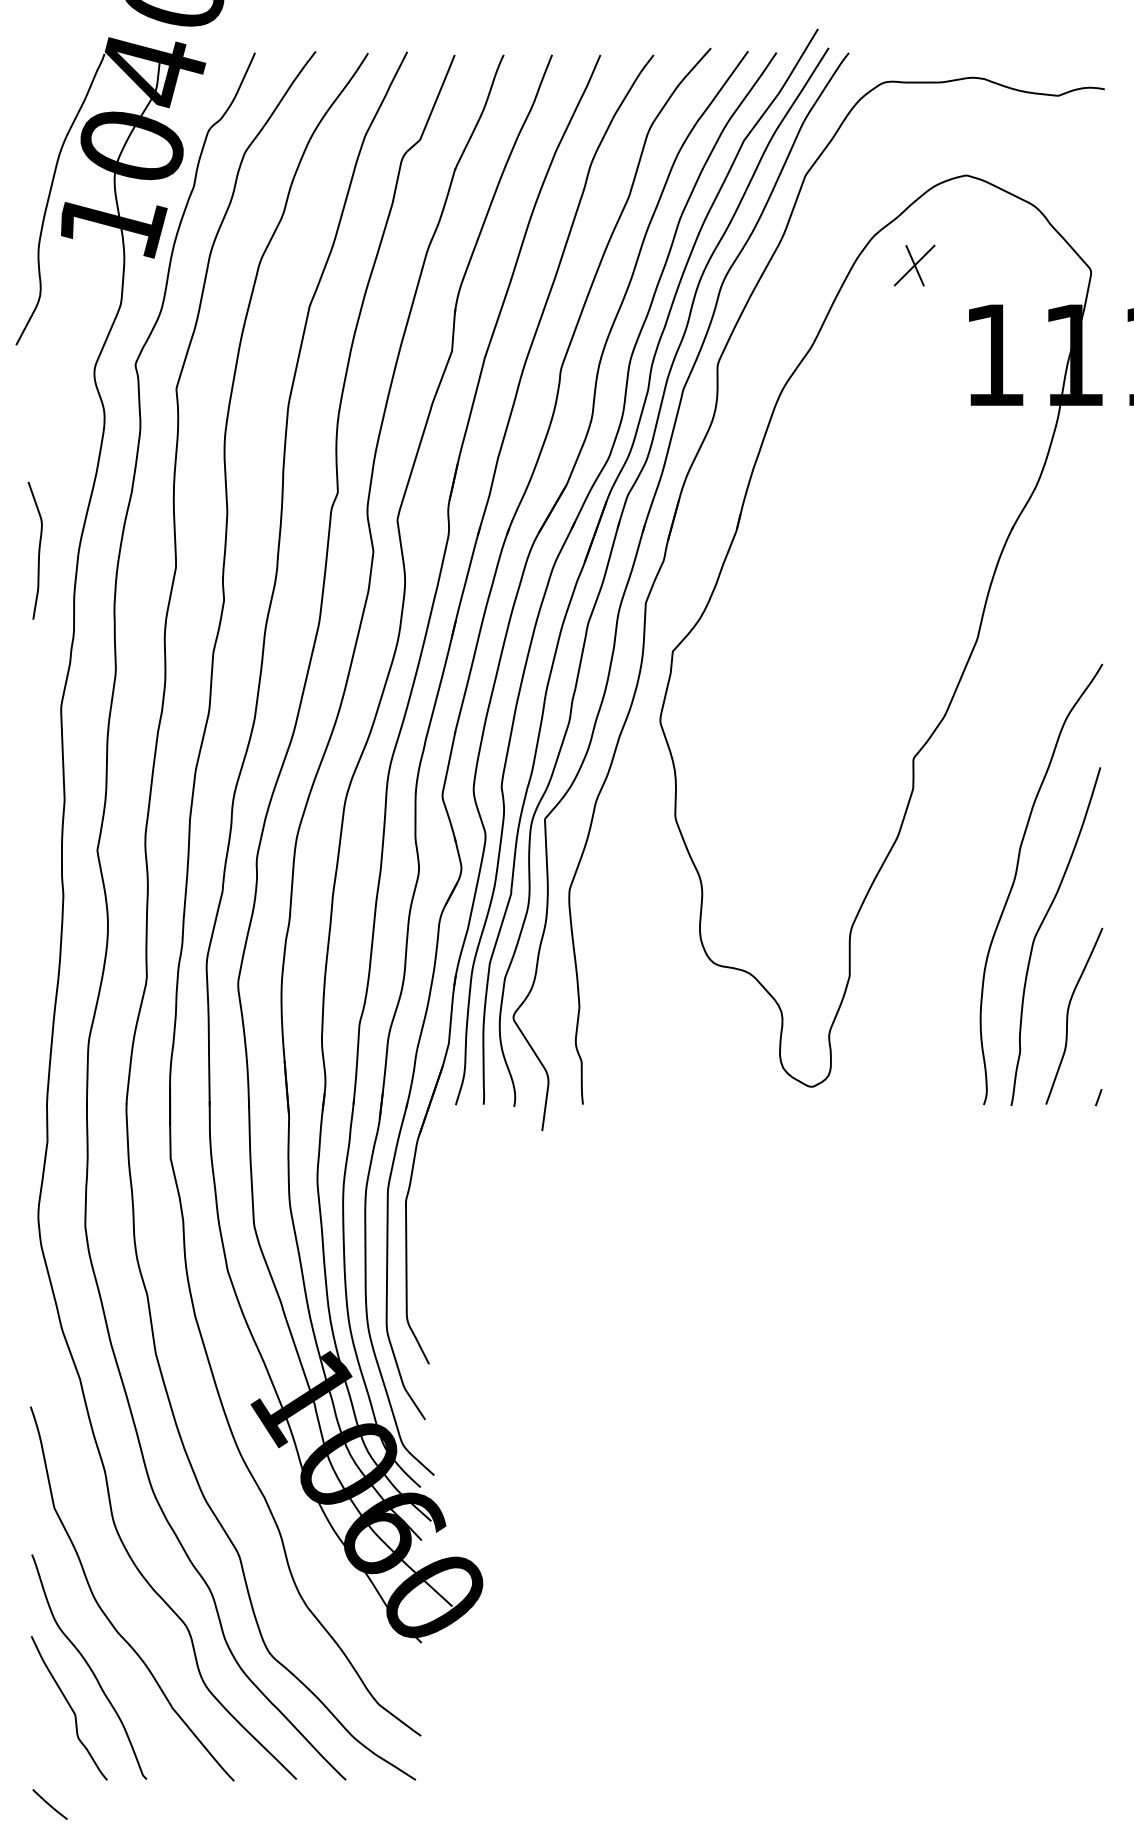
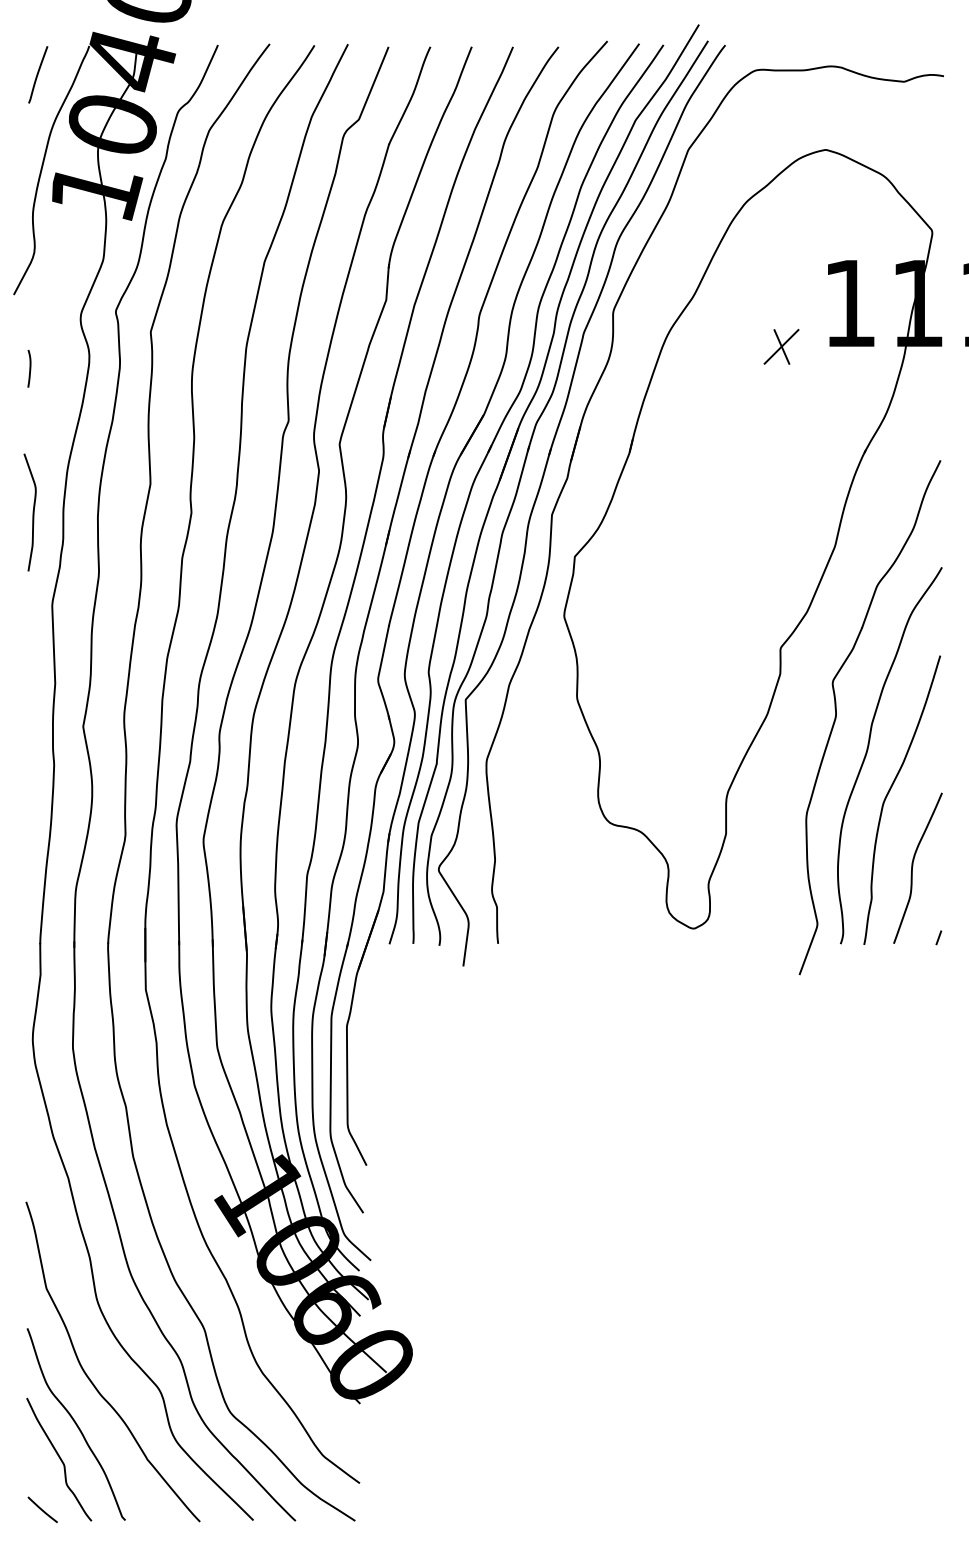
line: (45, 87) -> (38, 74), added
part: (914, 265) -> (781, 346), moved
curve: (34, 431) -> (29, 368), added
curve: (38, 550) -> (32, 512), moved
curve: (978, 839) -> (836, 717), added
line: (49, 1804) -> (42, 1509), moved

